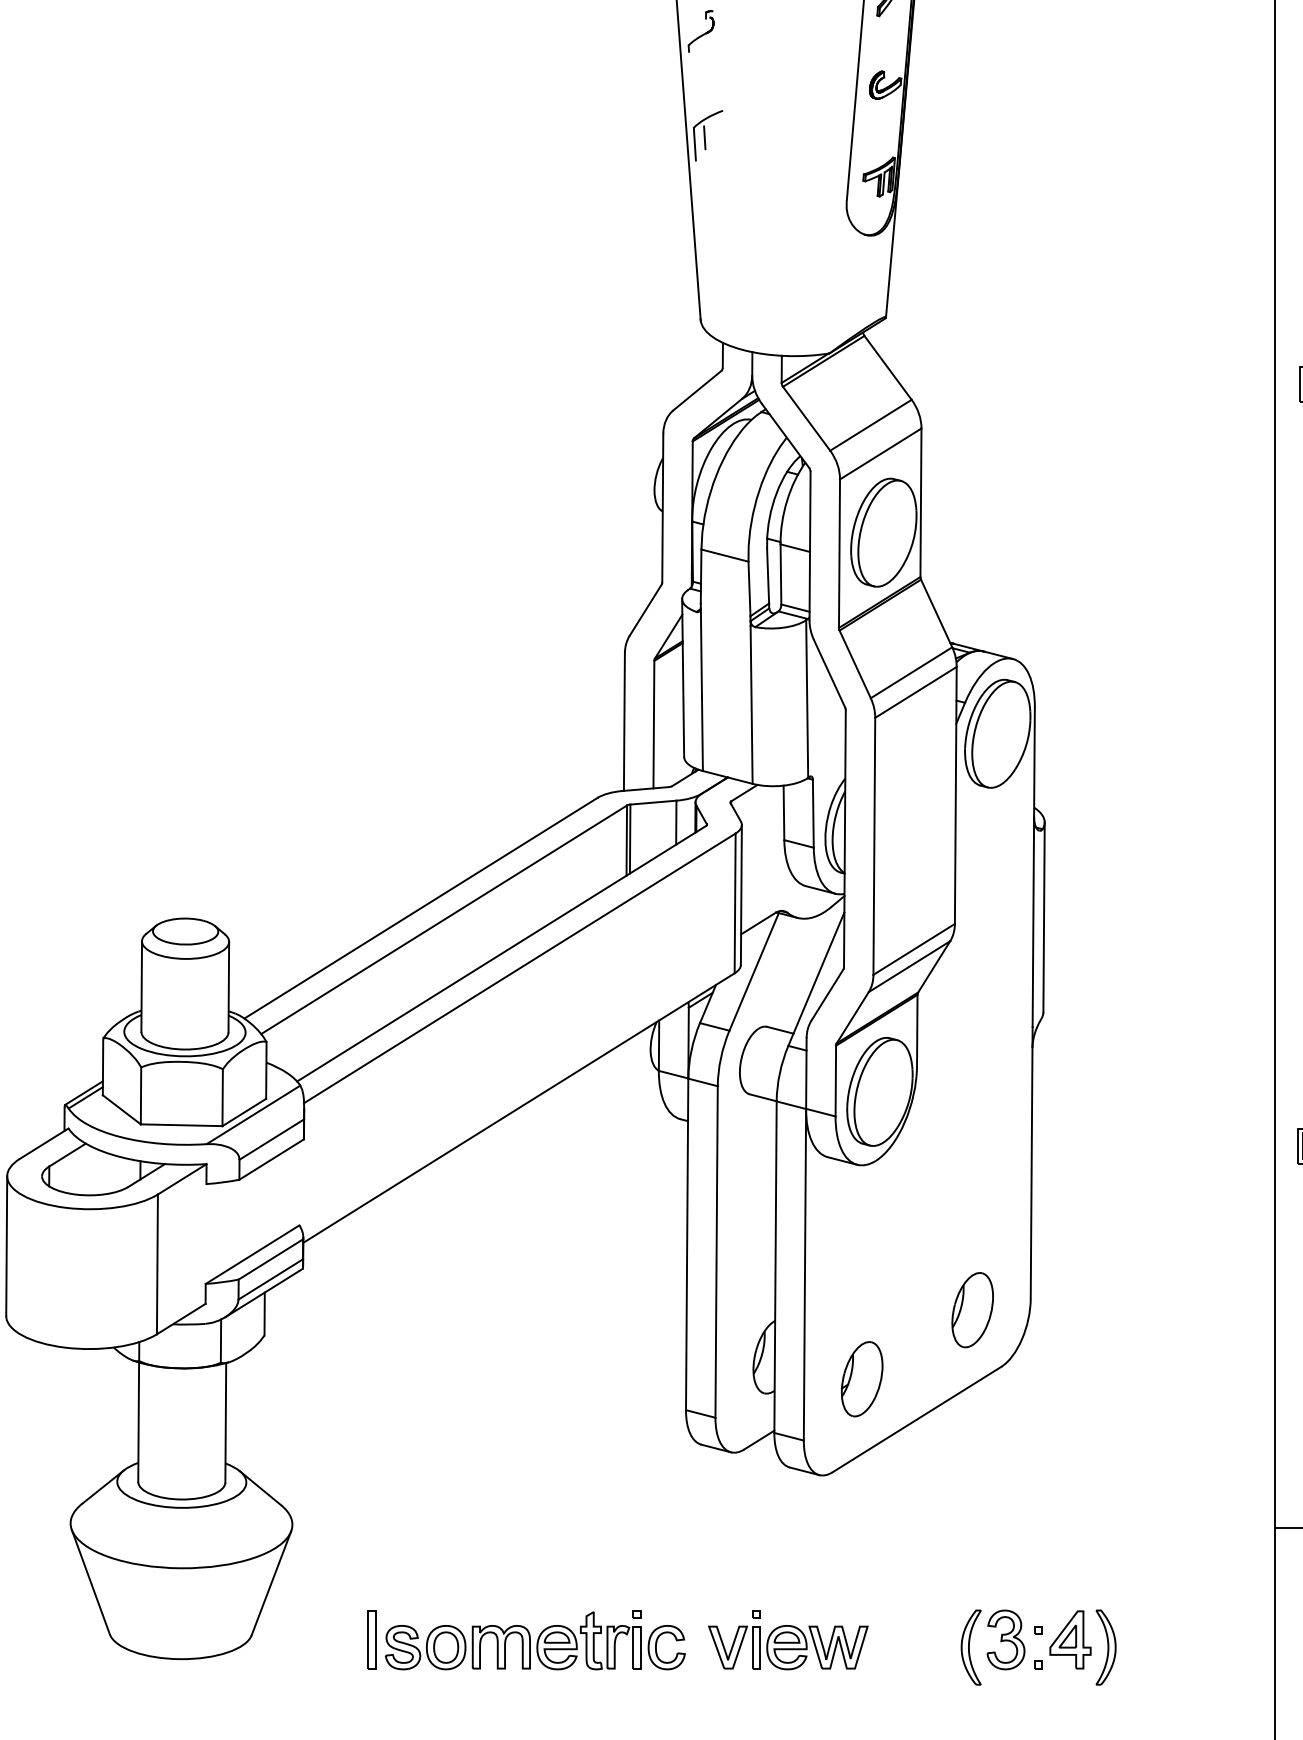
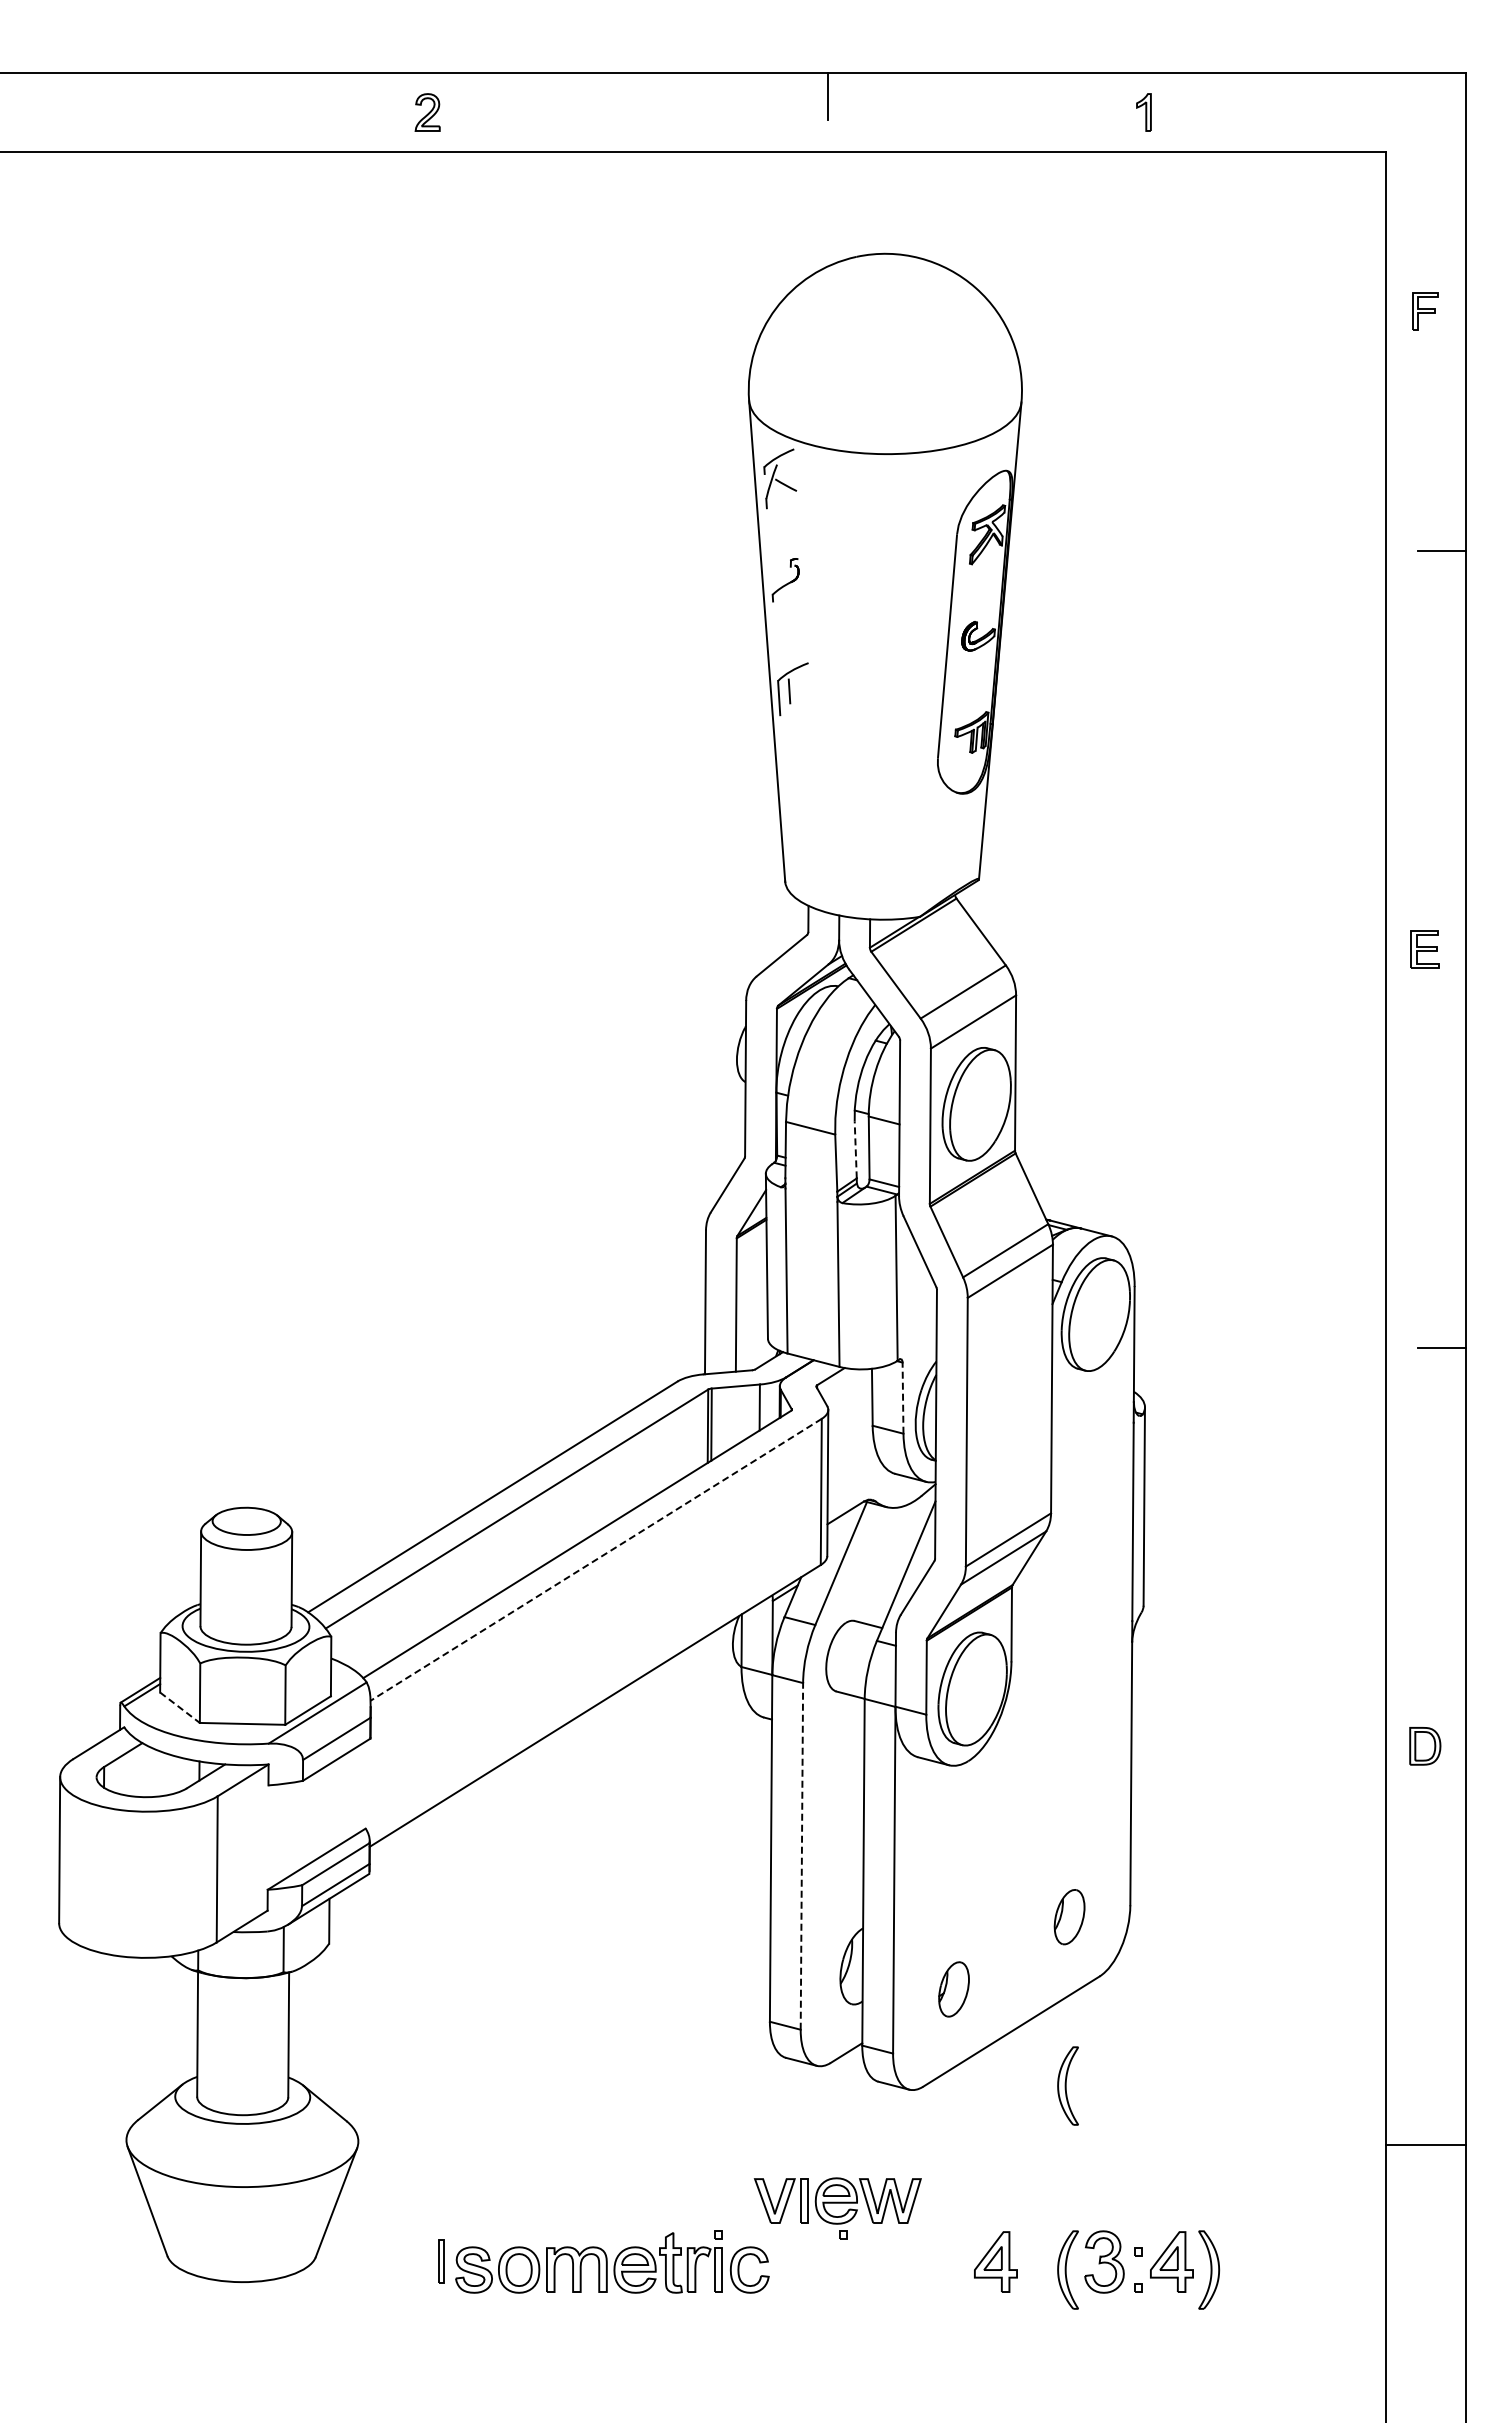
line: (767, 575) -> (855, 1149), solid -> dashed
line: (813, 814) -> (903, 1398), solid -> dashed
line: (519, 968) -> (595, 1560), solid -> dashed
line: (122, 1110) -> (180, 1708), solid -> dashed
line: (716, 1251) -> (801, 1855), solid -> dashed
part: (972, 1309) -> (1069, 1916), size x0.7
part: (861, 1379) -> (953, 1989), size x0.7
part: (970, 1471) -> (1067, 2085), added
part: (371, 1639) -> (441, 2261), size x0.7
part: (901, 1639) -> (995, 2261), added
part: (787, 1647) -> (837, 2200), moved

